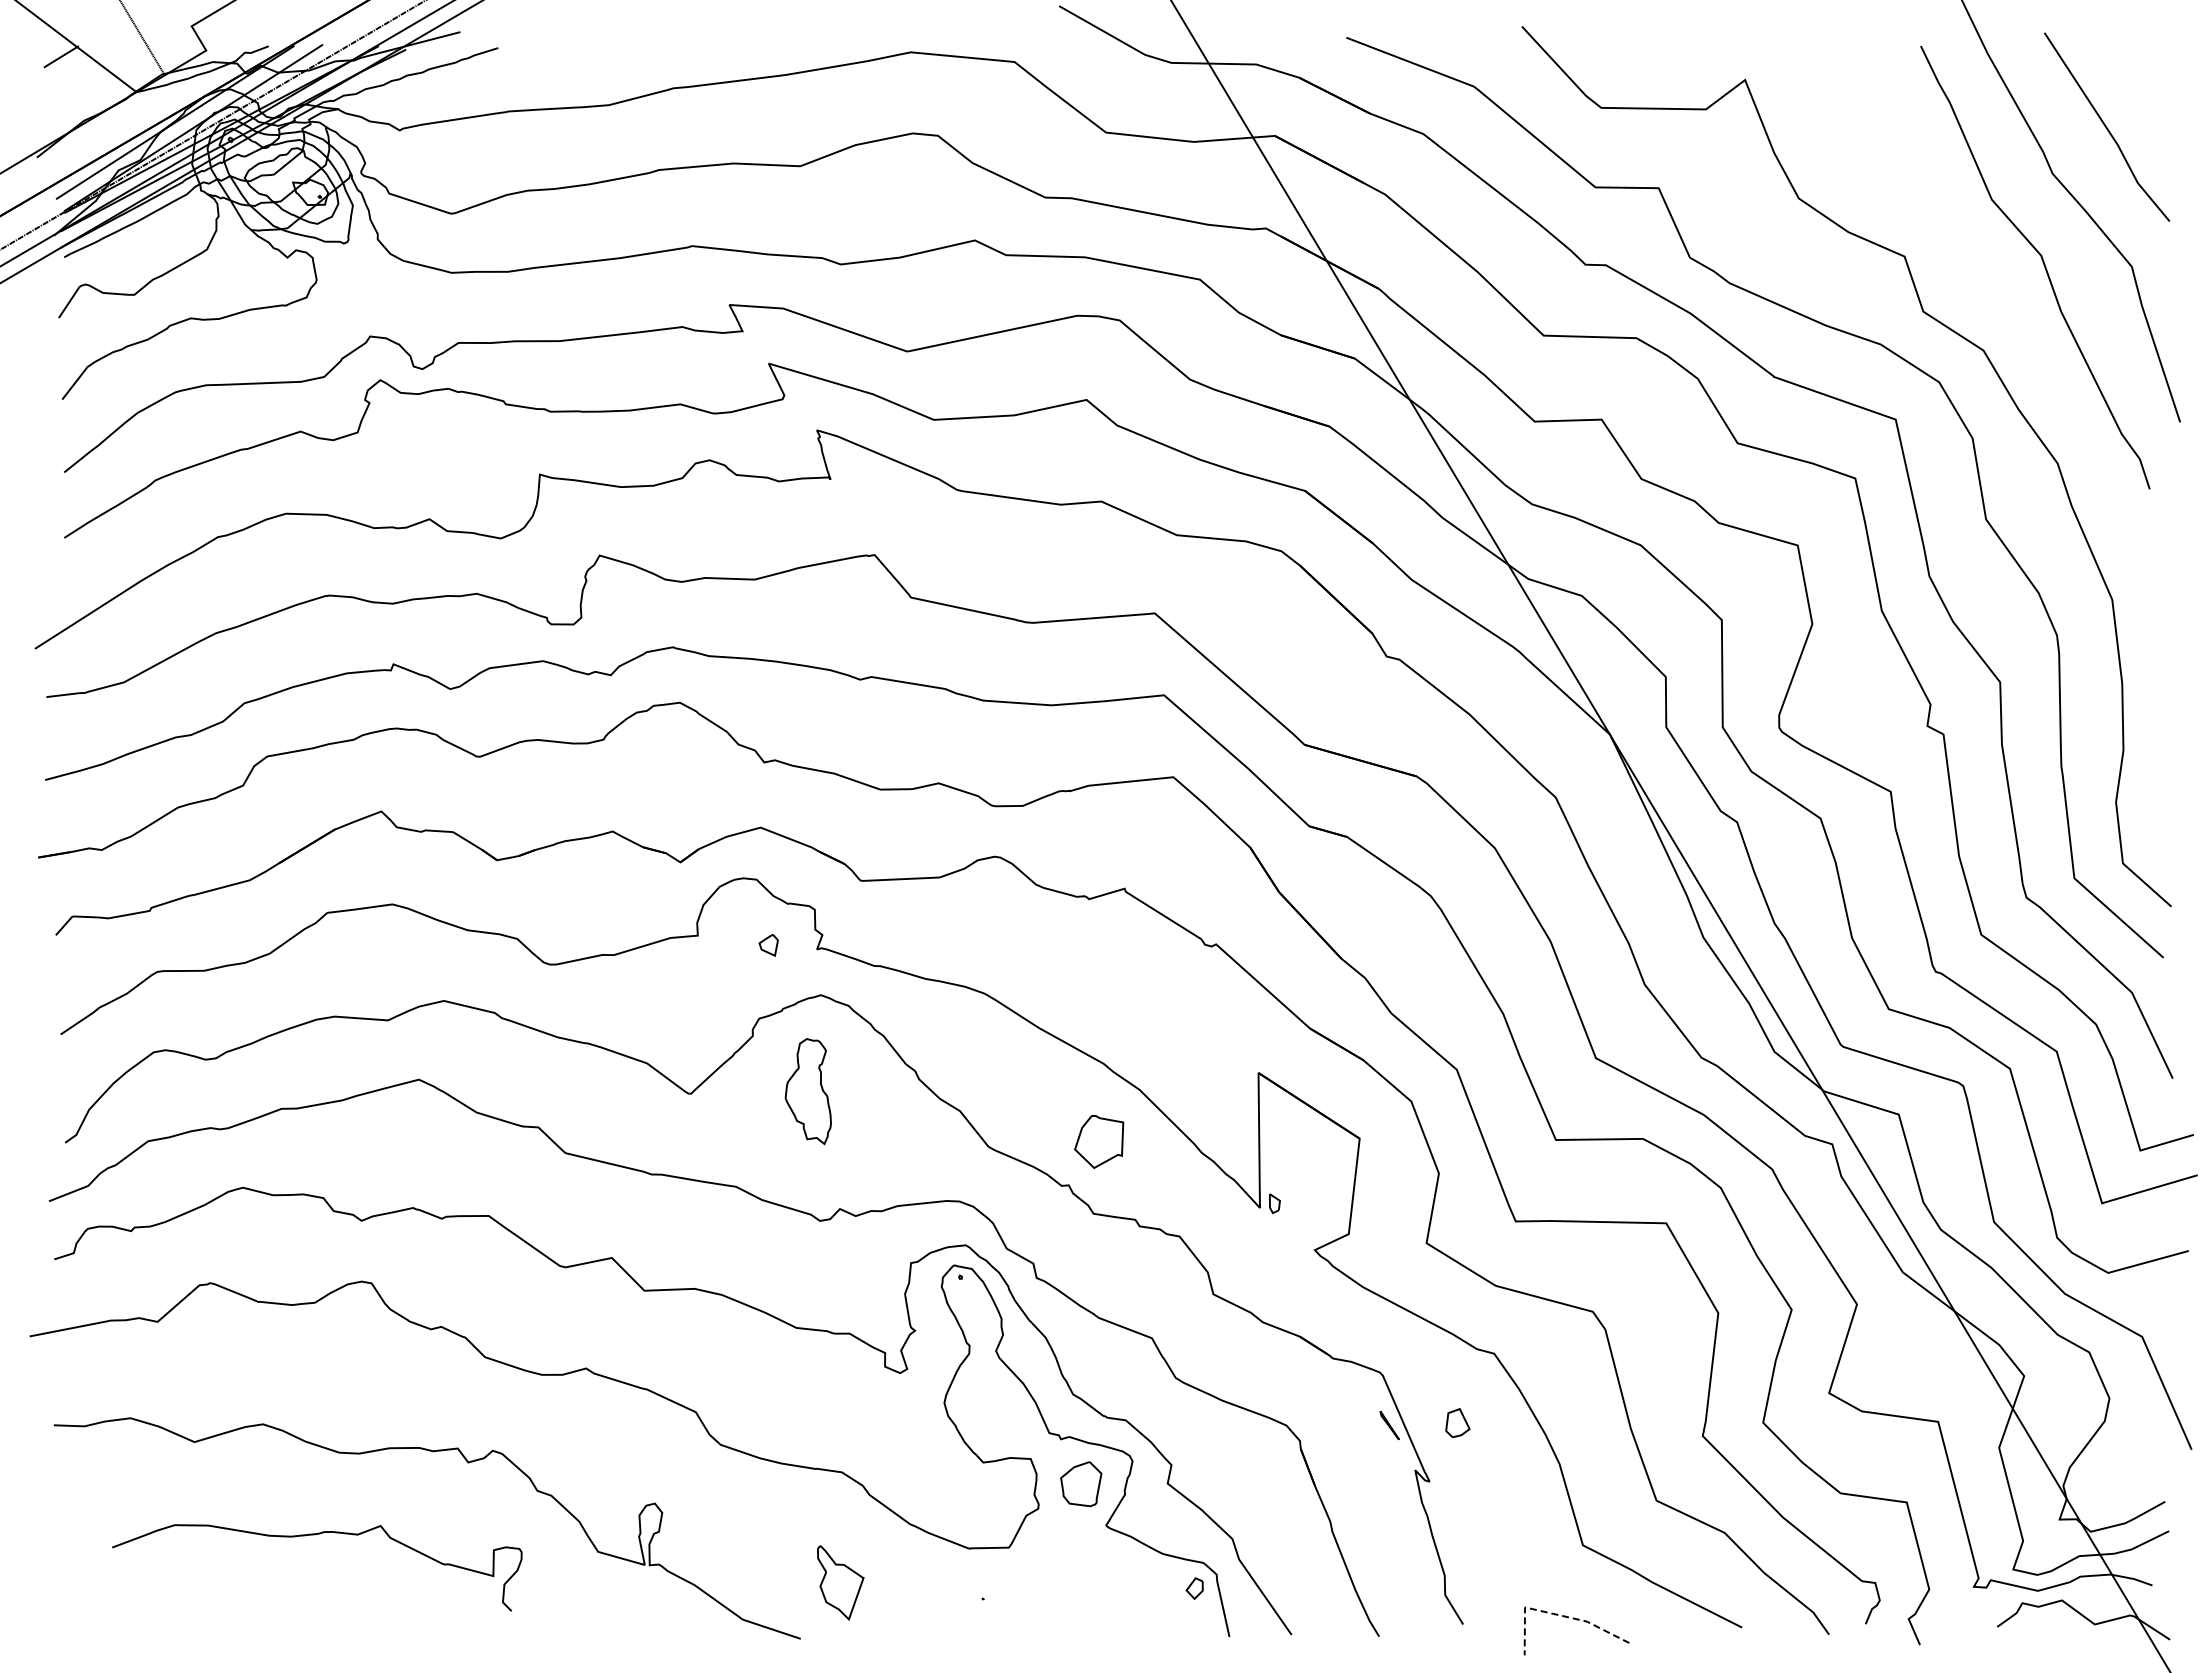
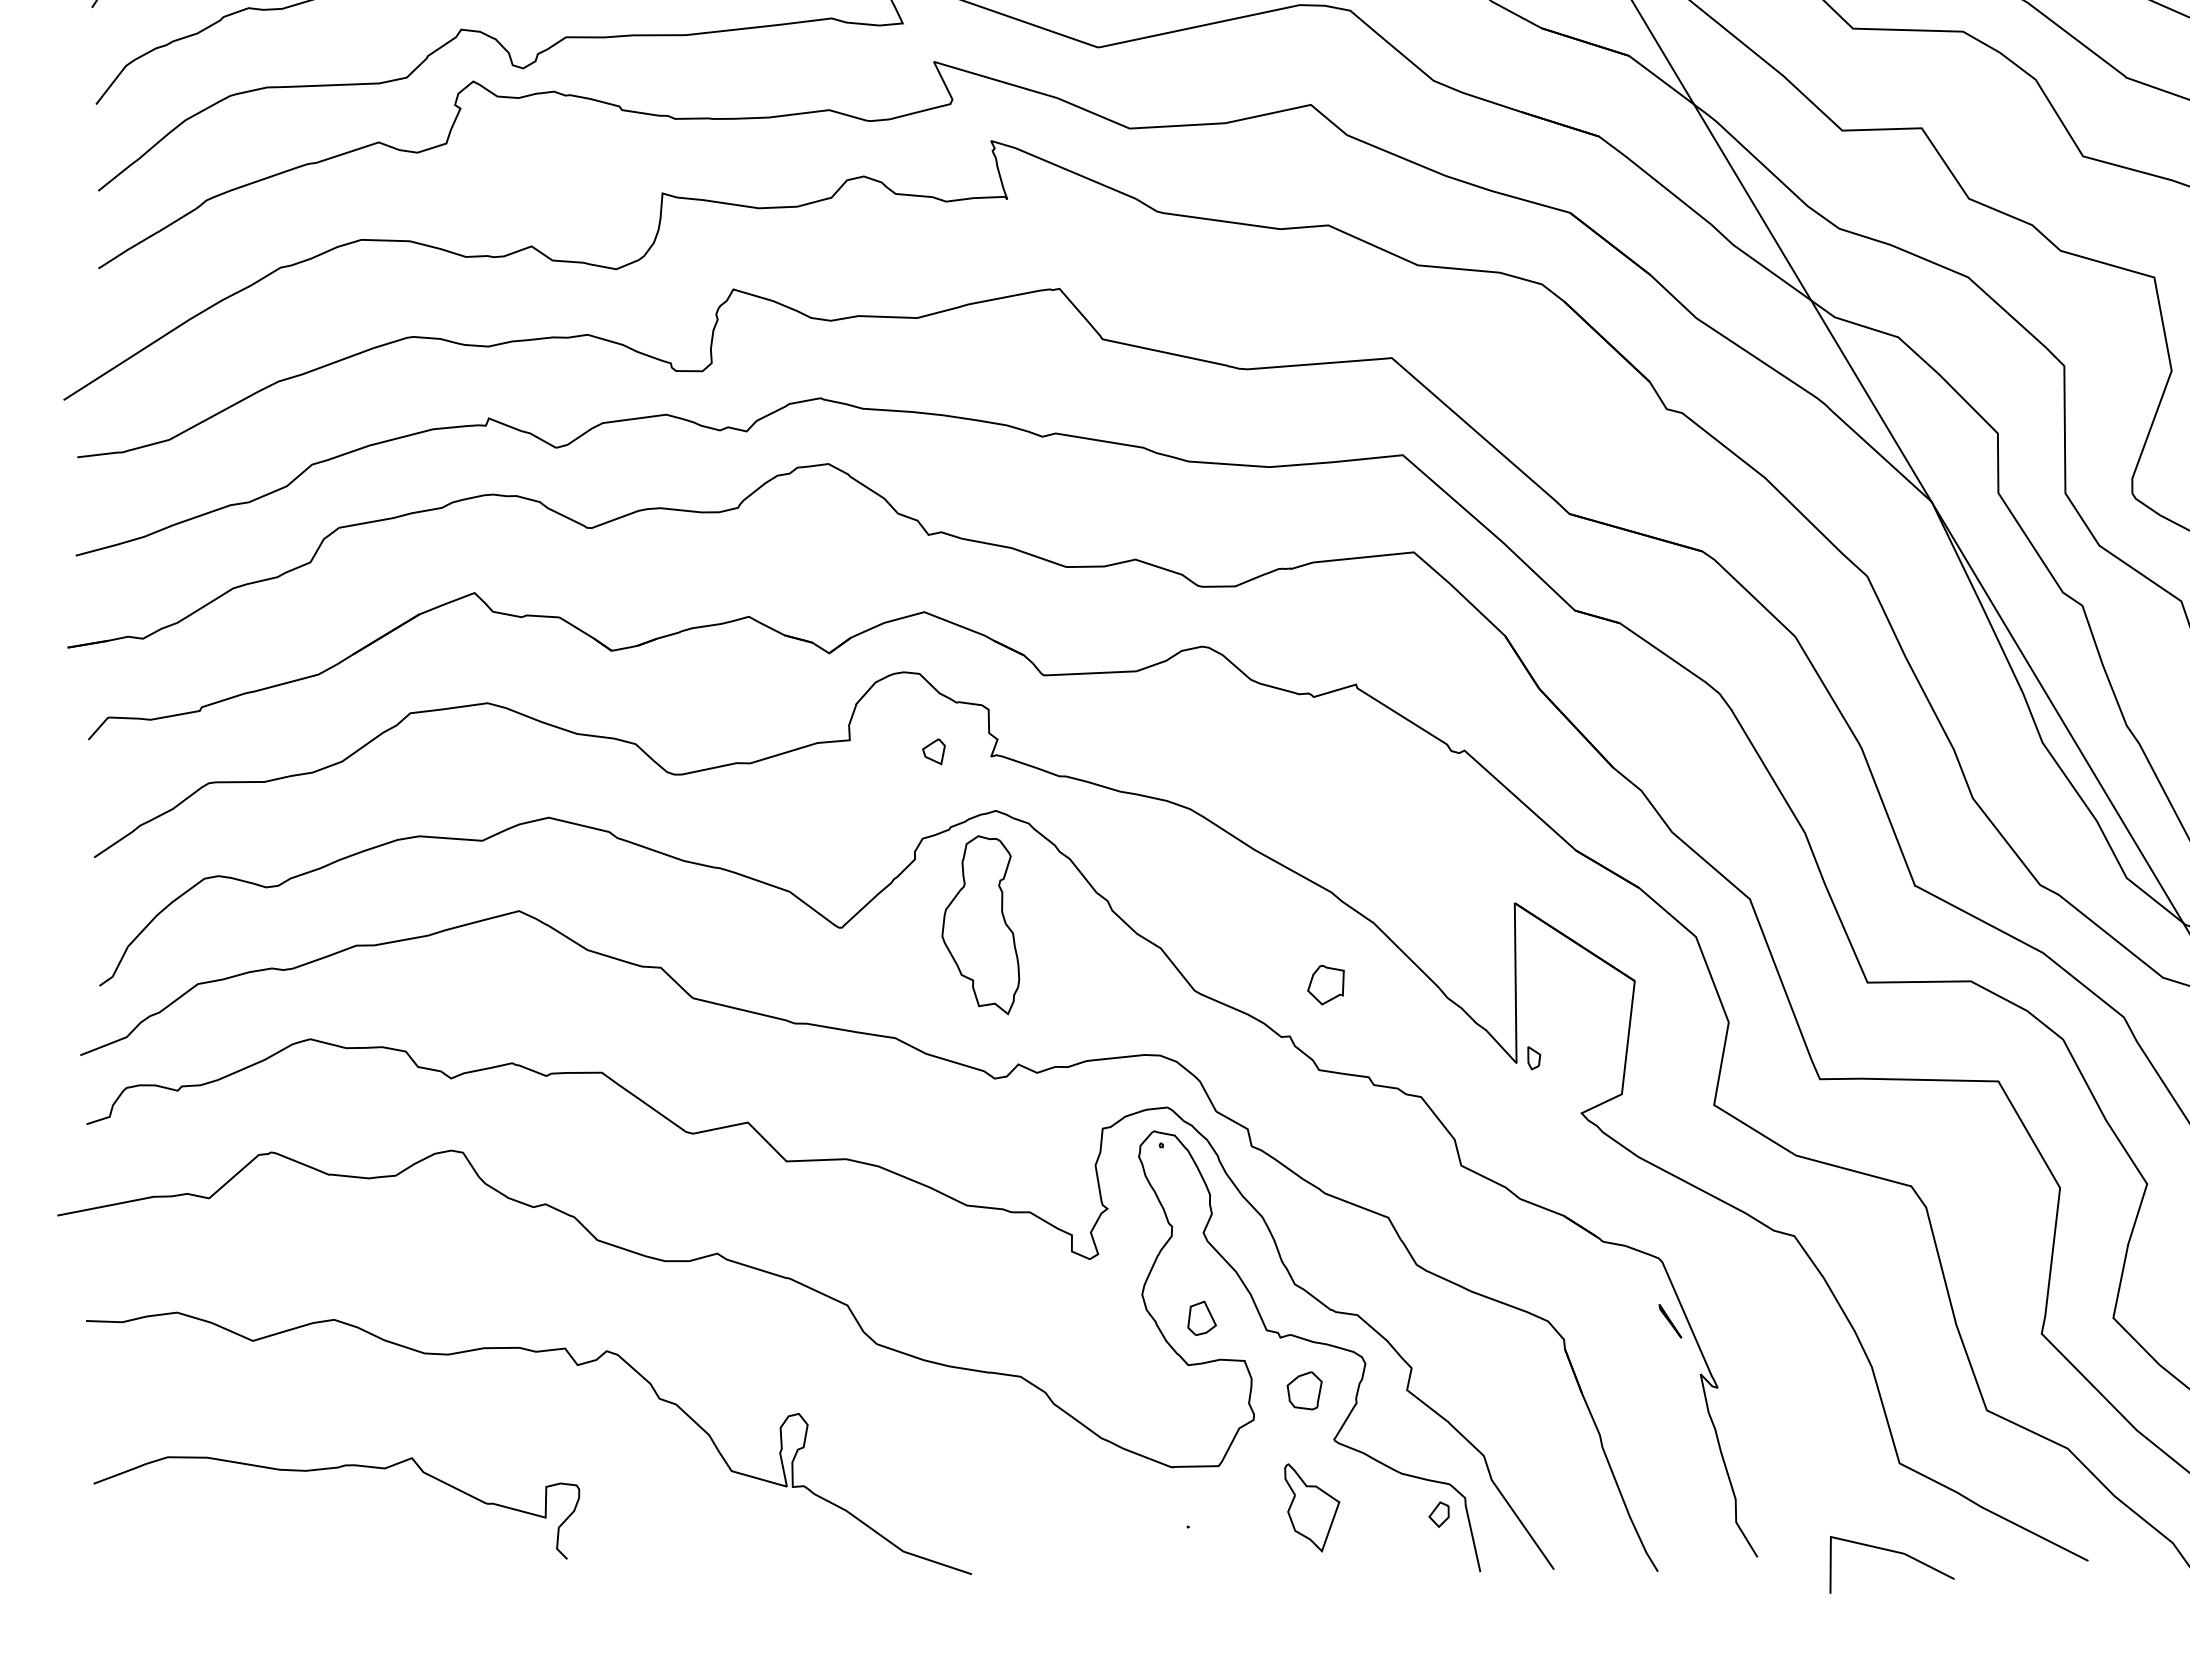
part: (808, 1091) -> (981, 925), size x1.43
part: (1099, 1142) -> (1326, 985), size x0.62
part: (1457, 1422) -> (1201, 1317), moved
part: (1081, 1483) -> (1304, 1390), size x0.71
curve: (314, 1535) -> (333, 1469), moved
part: (840, 1582) -> (1311, 1507), moved
line: (1555, 1614) -> (1867, 1545), dashed -> solid

